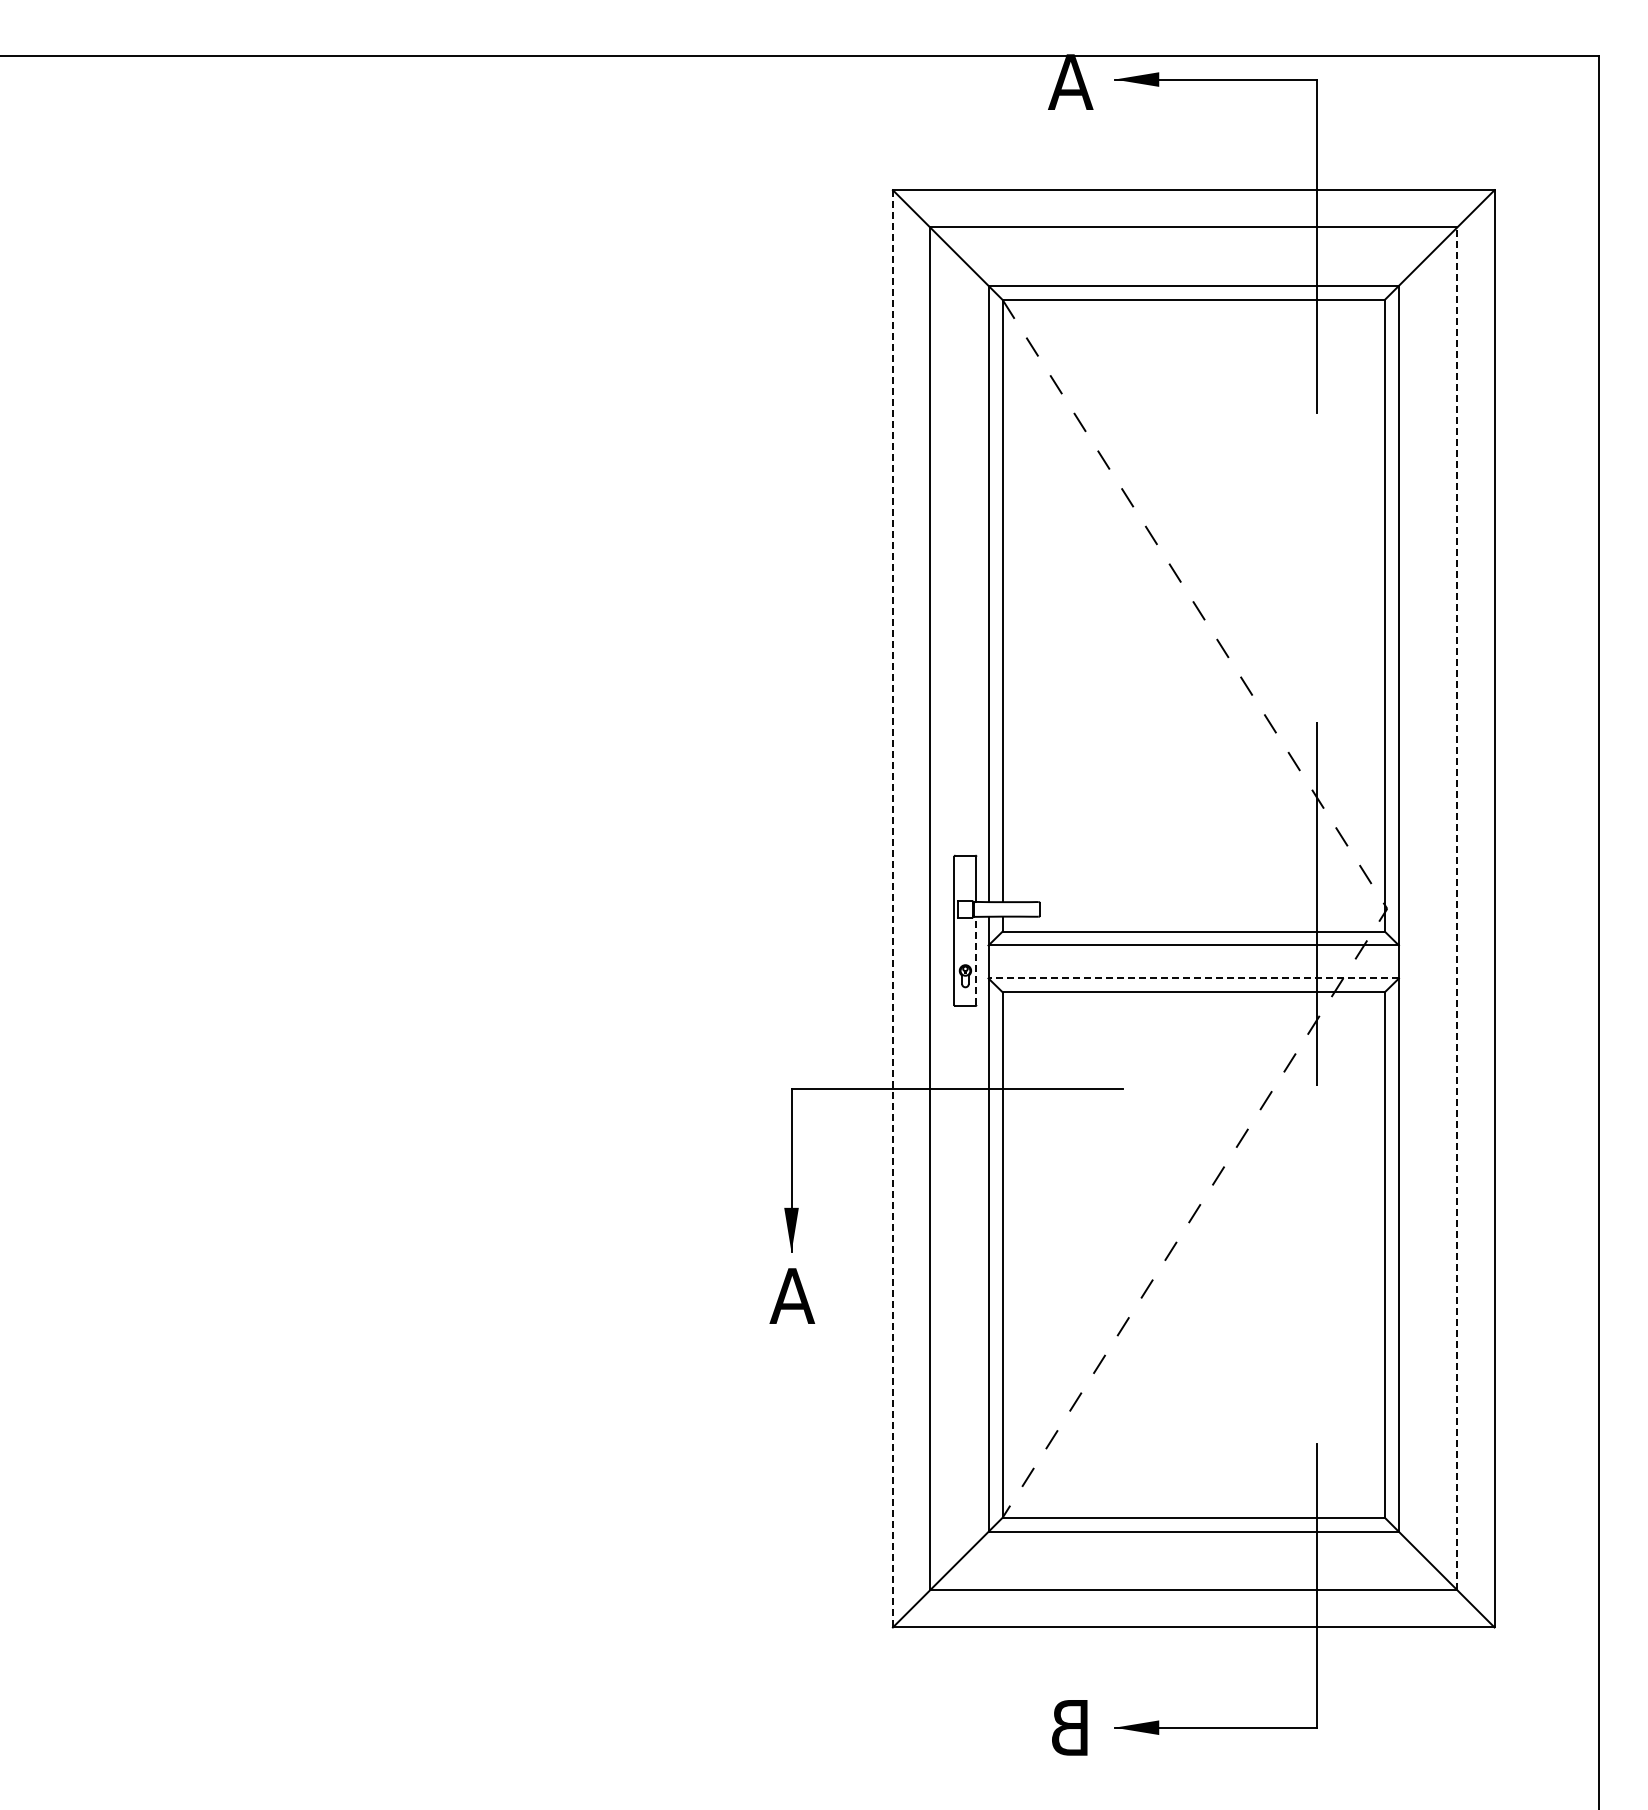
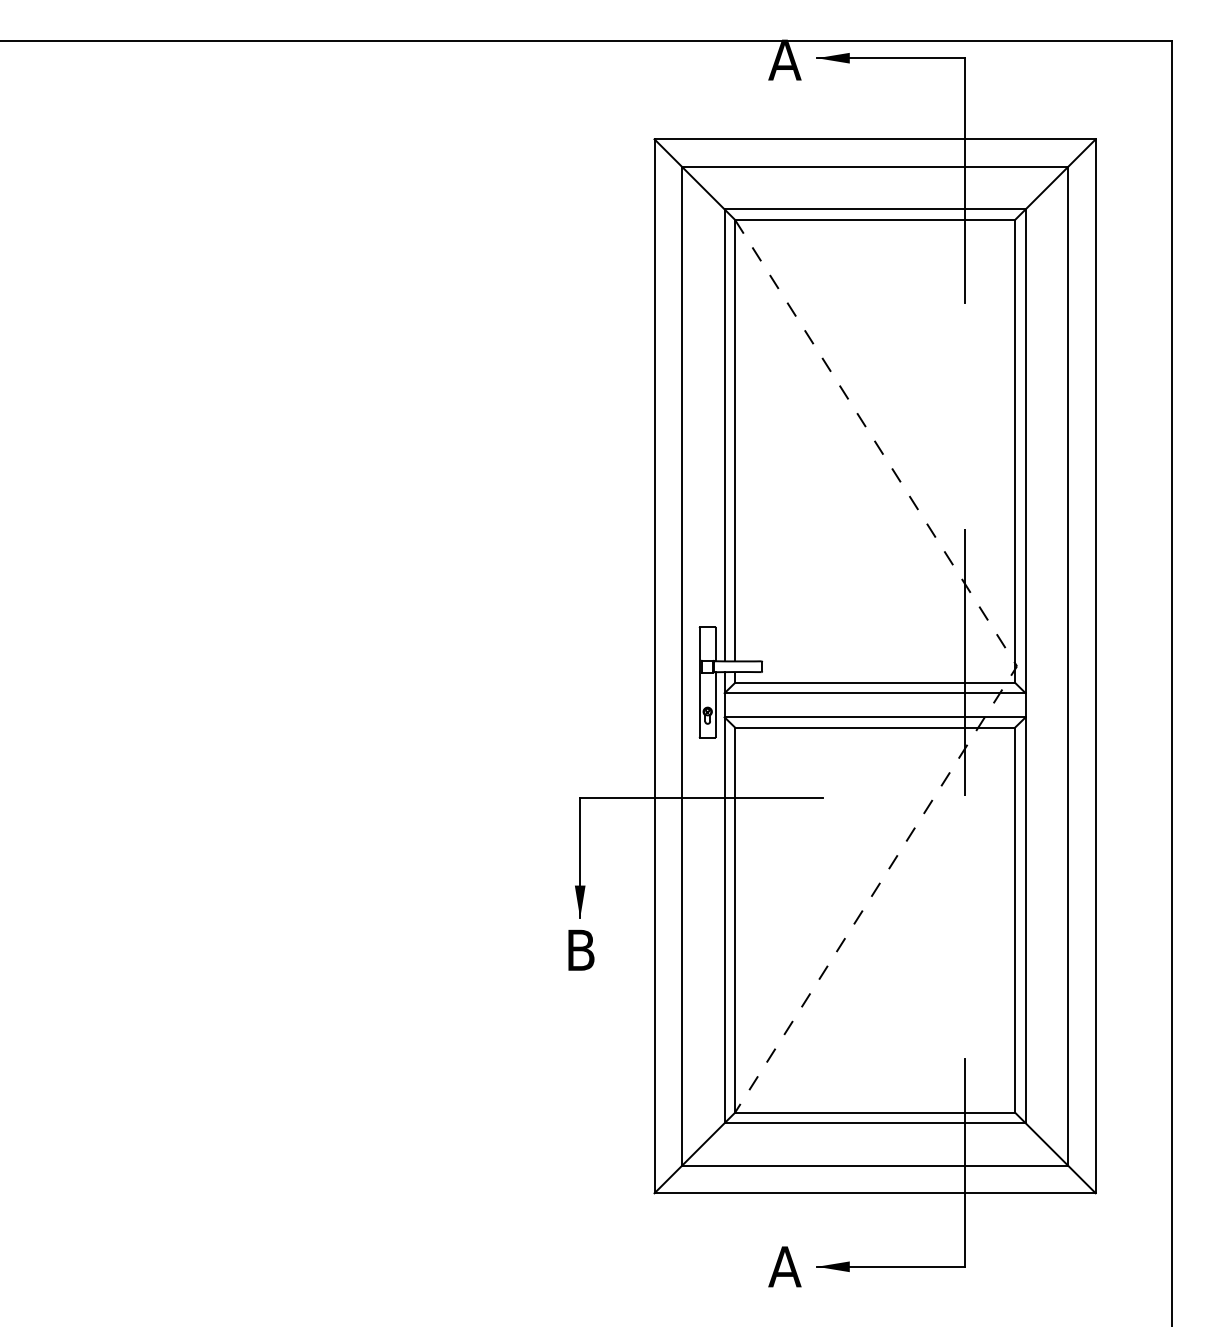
line: (892, 908) -> (654, 666), dashed -> solid
line: (1457, 908) -> (1068, 666), dashed -> solid
line: (976, 960) -> (715, 704), dashed -> solid
line: (1193, 978) -> (874, 717), dashed -> solid
text: (792, 1295) -> (580, 949), A -> B
text: (1070, 1727) -> (784, 1266), B -> A

